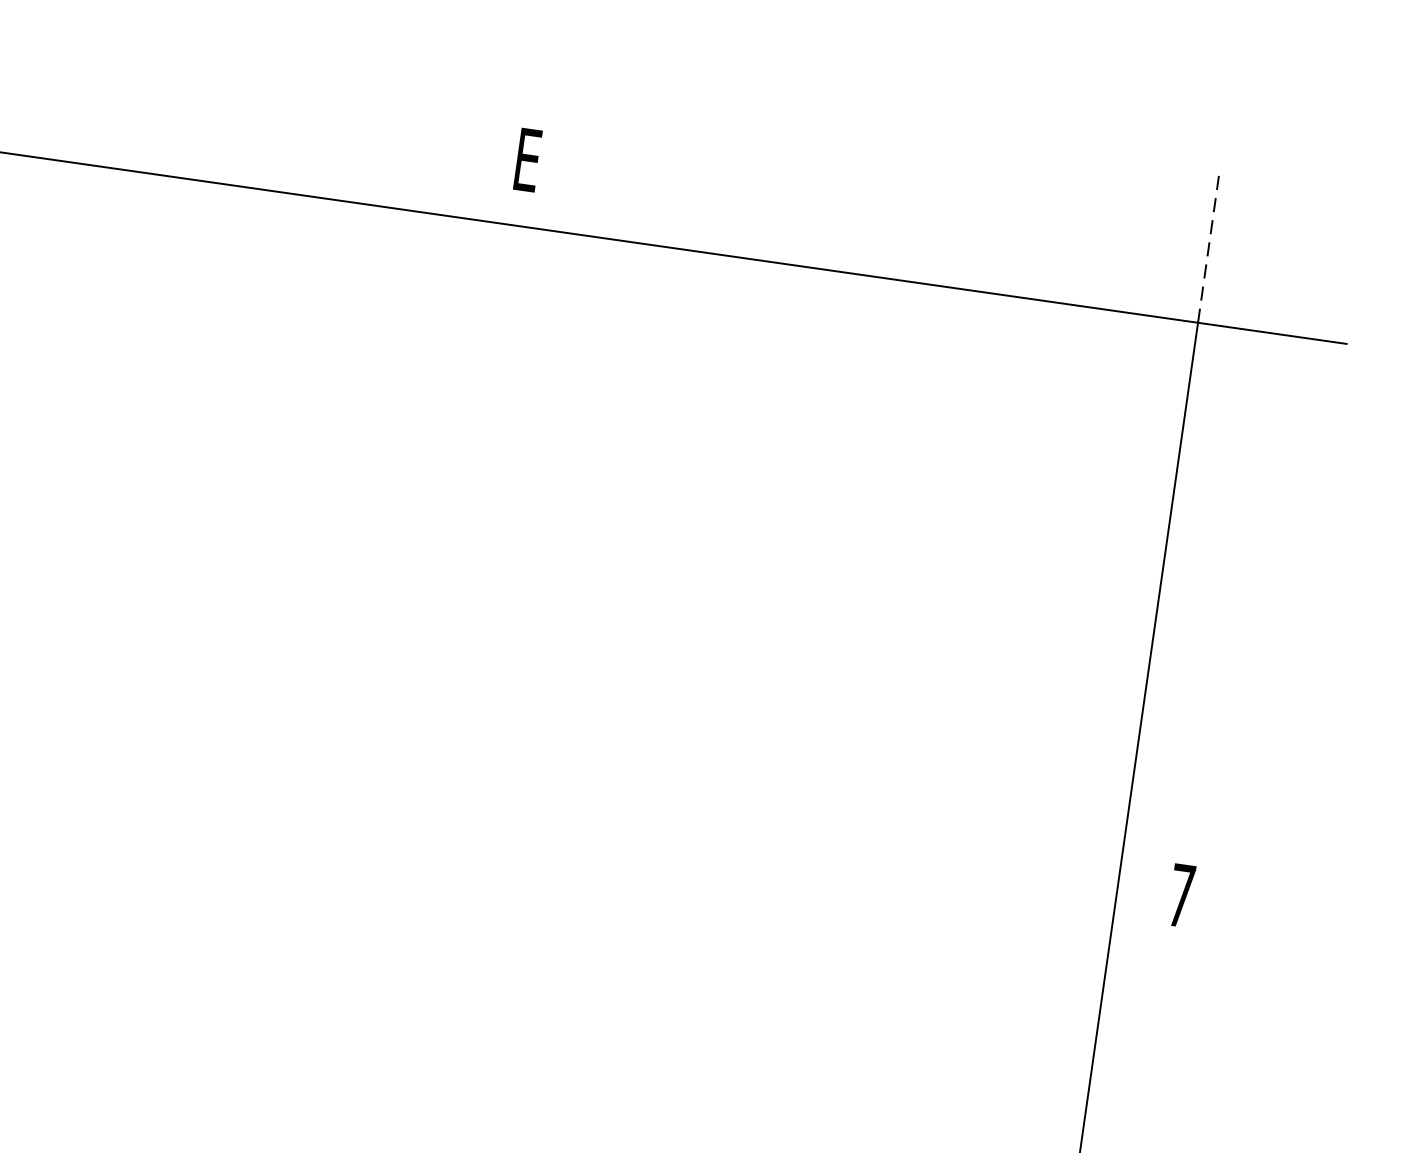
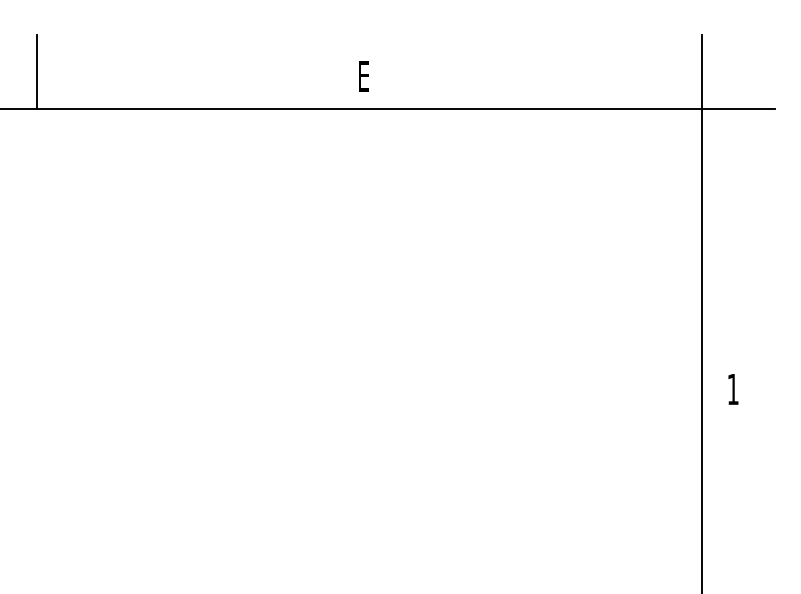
line: (1208, 248) -> (701, 72), dashed -> solid
text: (1180, 895) -> (732, 389), 7 -> 1

